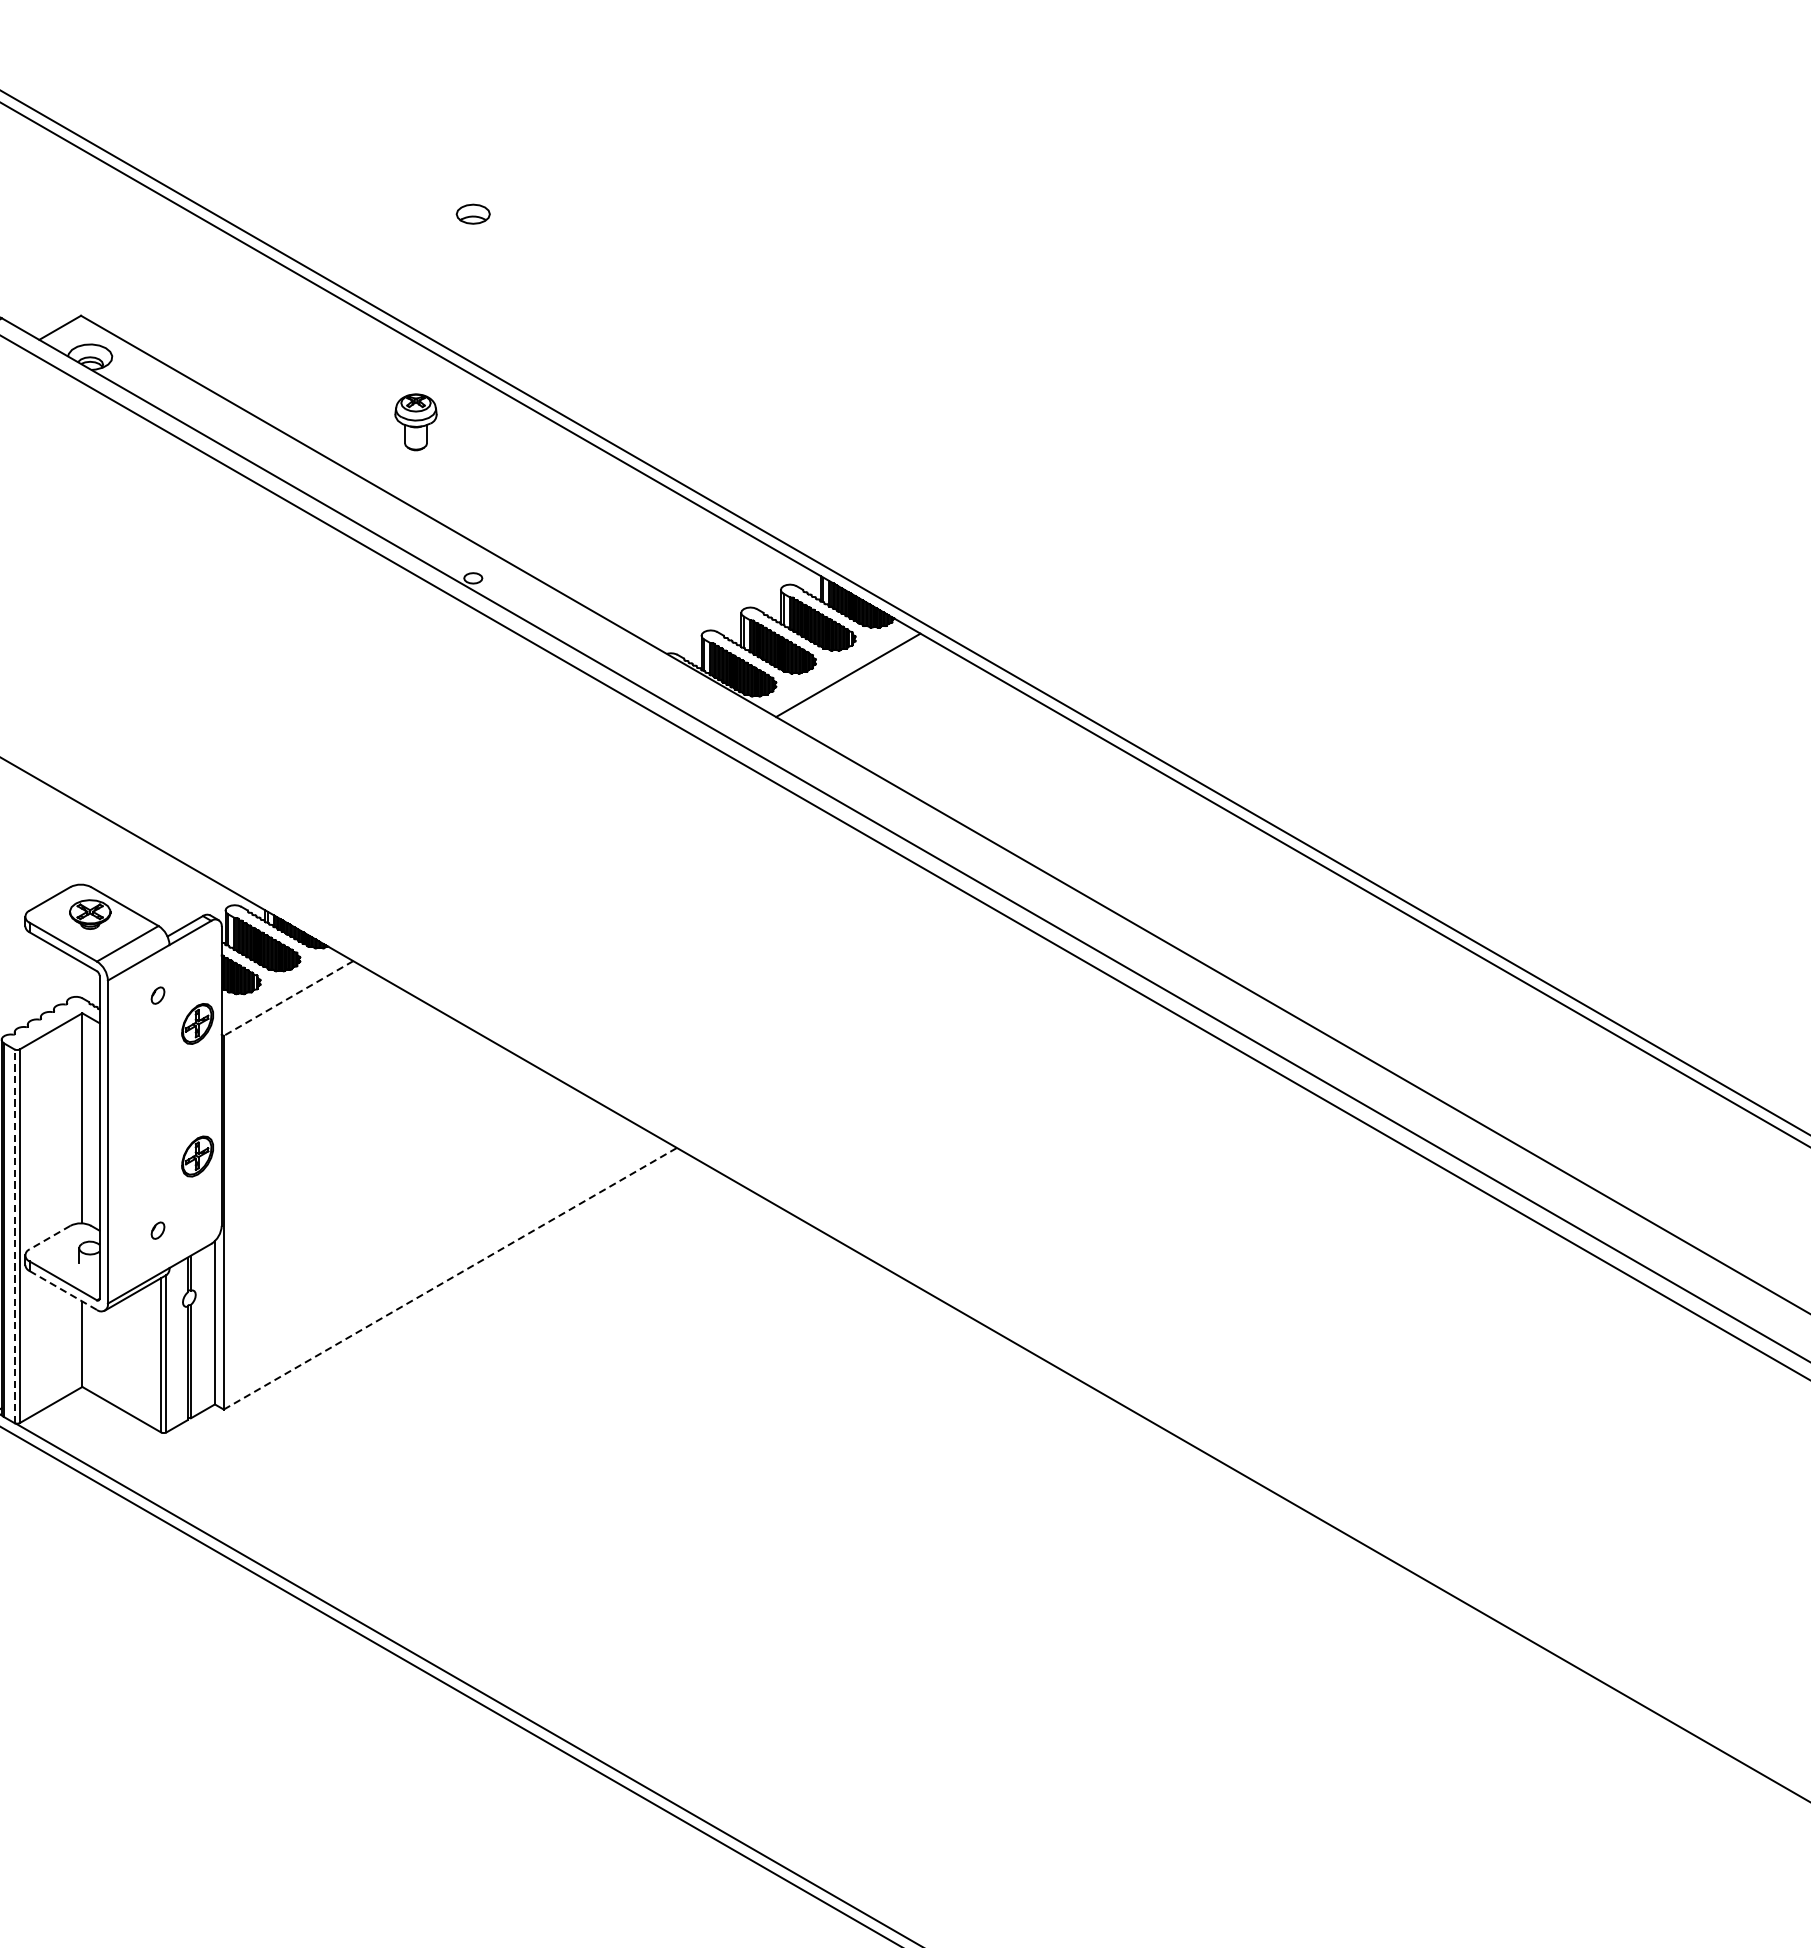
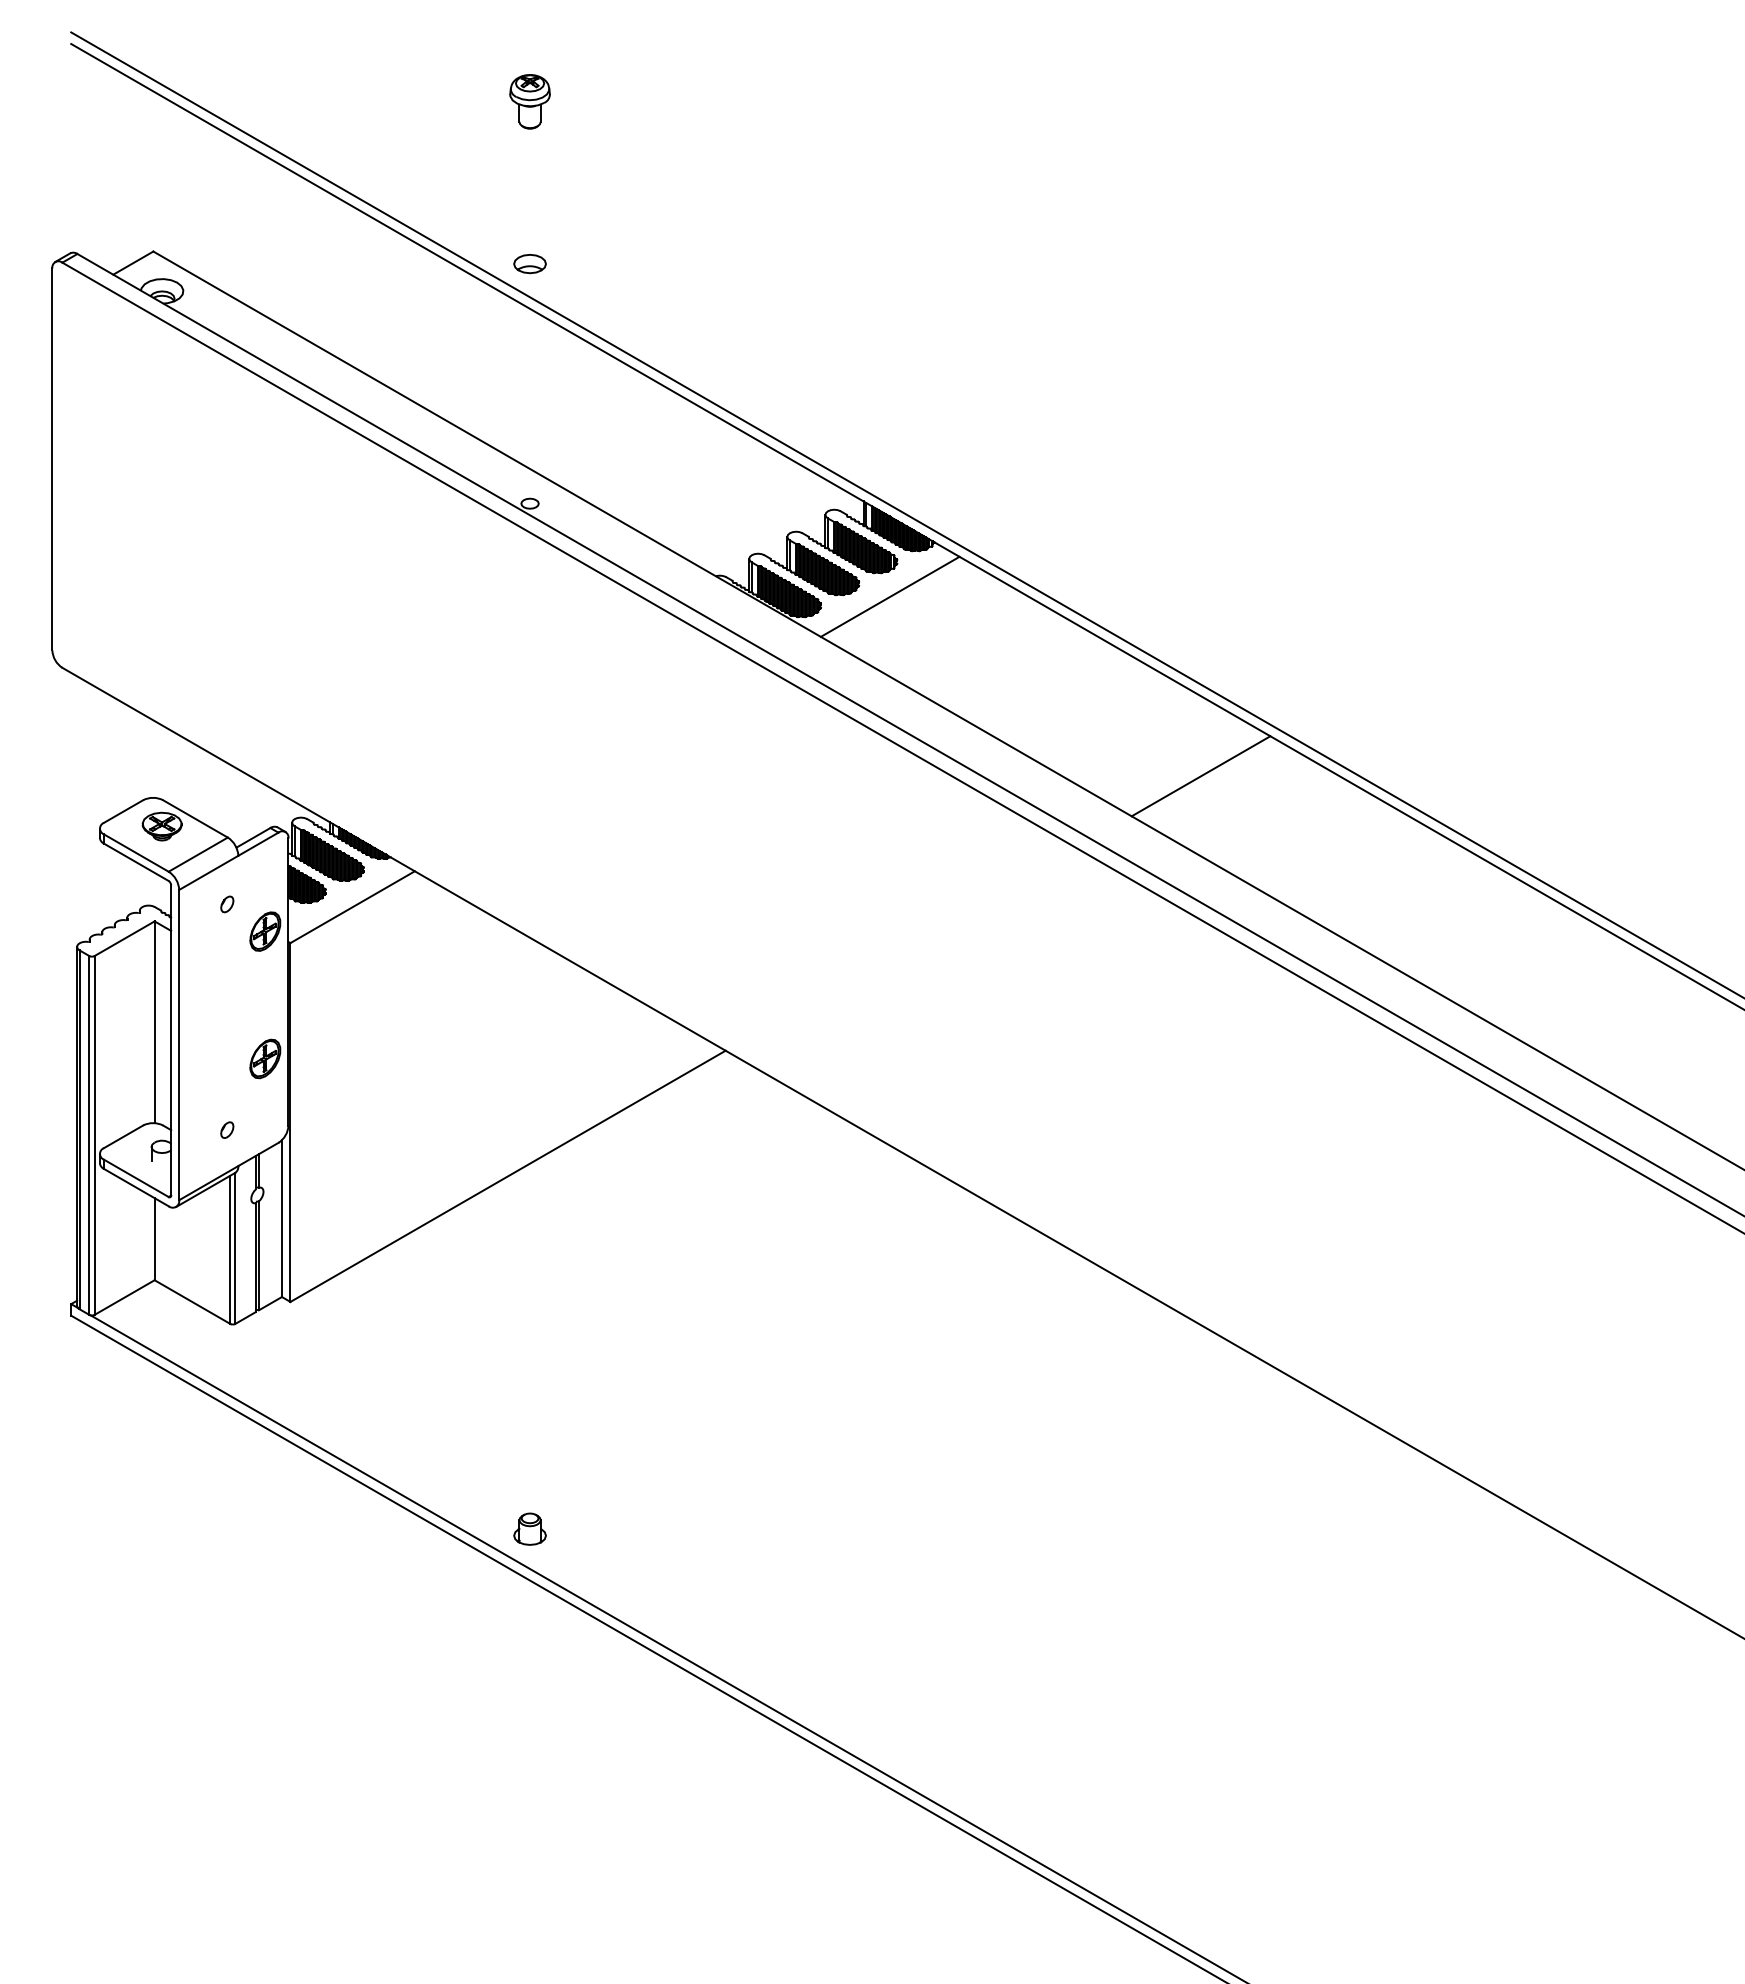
part: (472, 214) -> (529, 264), moved
part: (415, 421) -> (529, 101), moved
line: (1171, 862) -> (1200, 776), added
line: (288, 998) -> (352, 907), dashed -> solid
line: (14, 1236) -> (89, 1135), dashed -> solid
line: (49, 1237) -> (123, 1136), dashed -> solid
line: (450, 1278) -> (508, 1176), dashed -> solid
line: (63, 1290) -> (136, 1187), dashed -> solid
part: (472, 1645) -> (529, 1528), added

